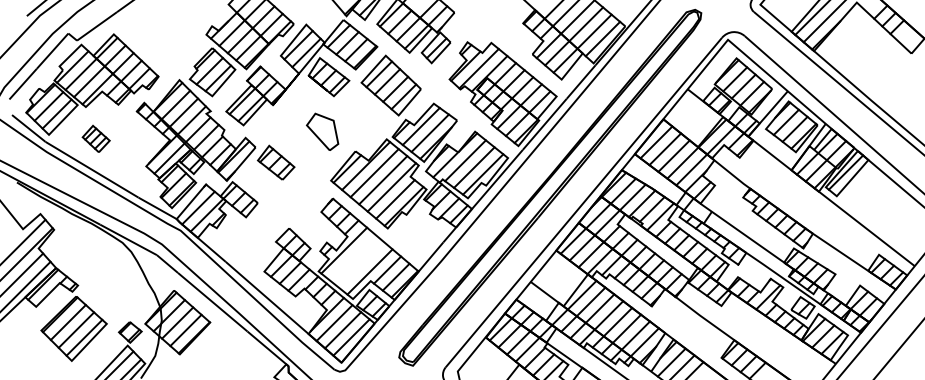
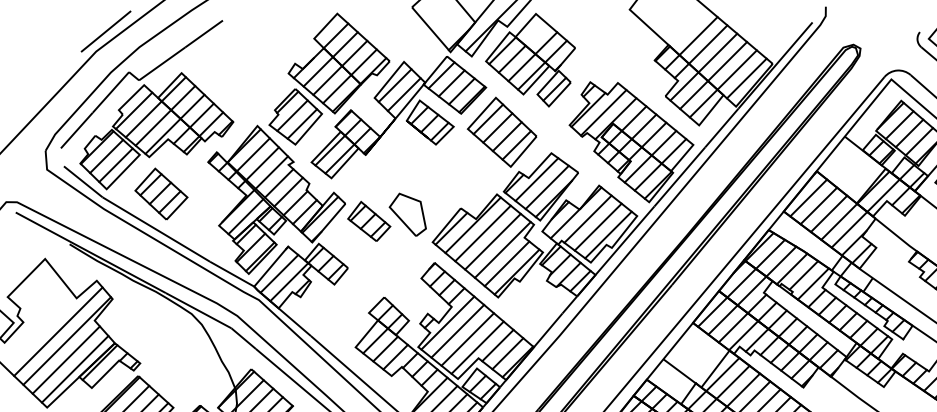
part: (322, 131) -> (407, 214), moved
part: (95, 138) -> (160, 193), size x1.67
line: (352, 257) -> (457, 331), added
line: (361, 264) -> (467, 339), added

